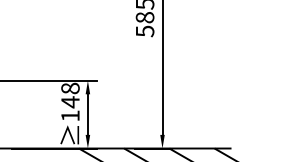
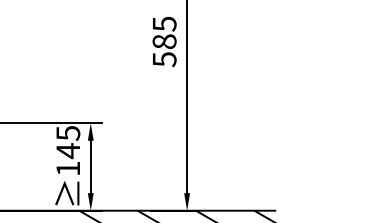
text: (70, 87) -> (68, 132), 148 -> 145

